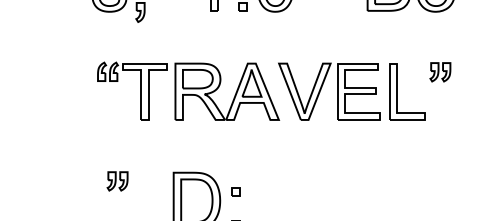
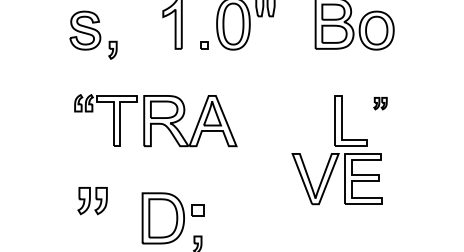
part: (440, 72) -> (380, 103), size x0.7
part: (321, 90) -> (330, 177), moved
part: (117, 180) -> (92, 200), size x1.6
part: (235, 192) -> (197, 210), size x1.6

